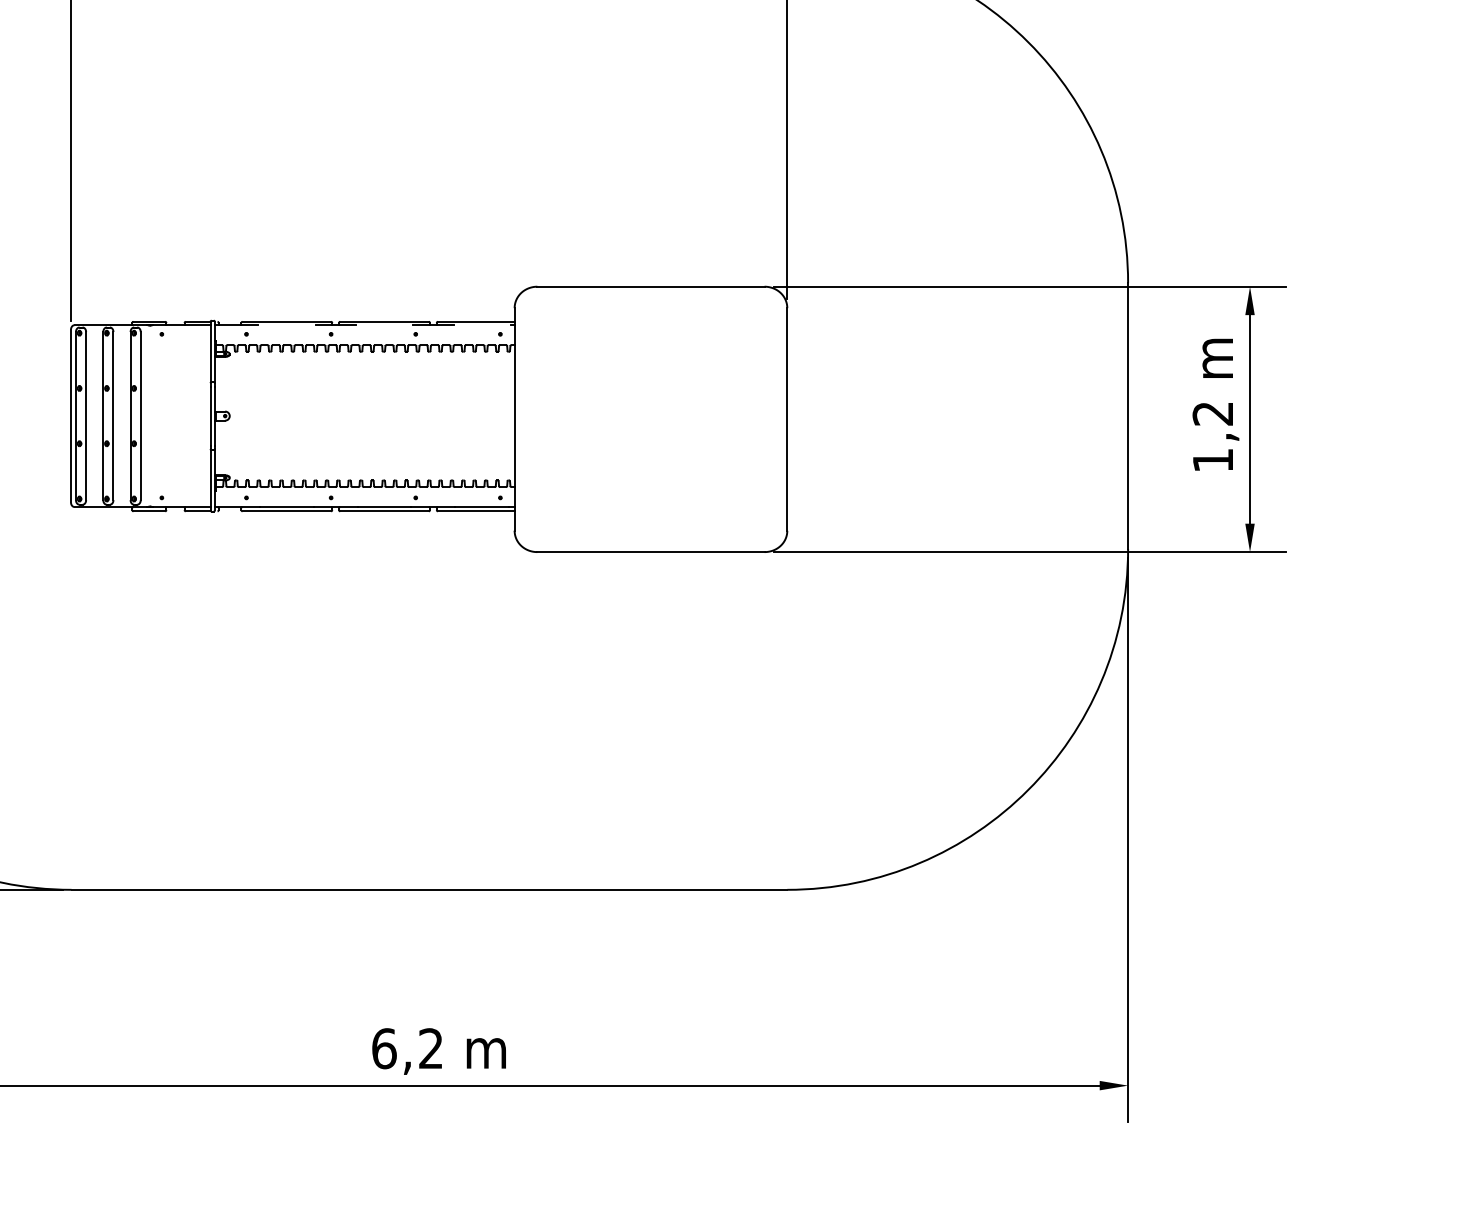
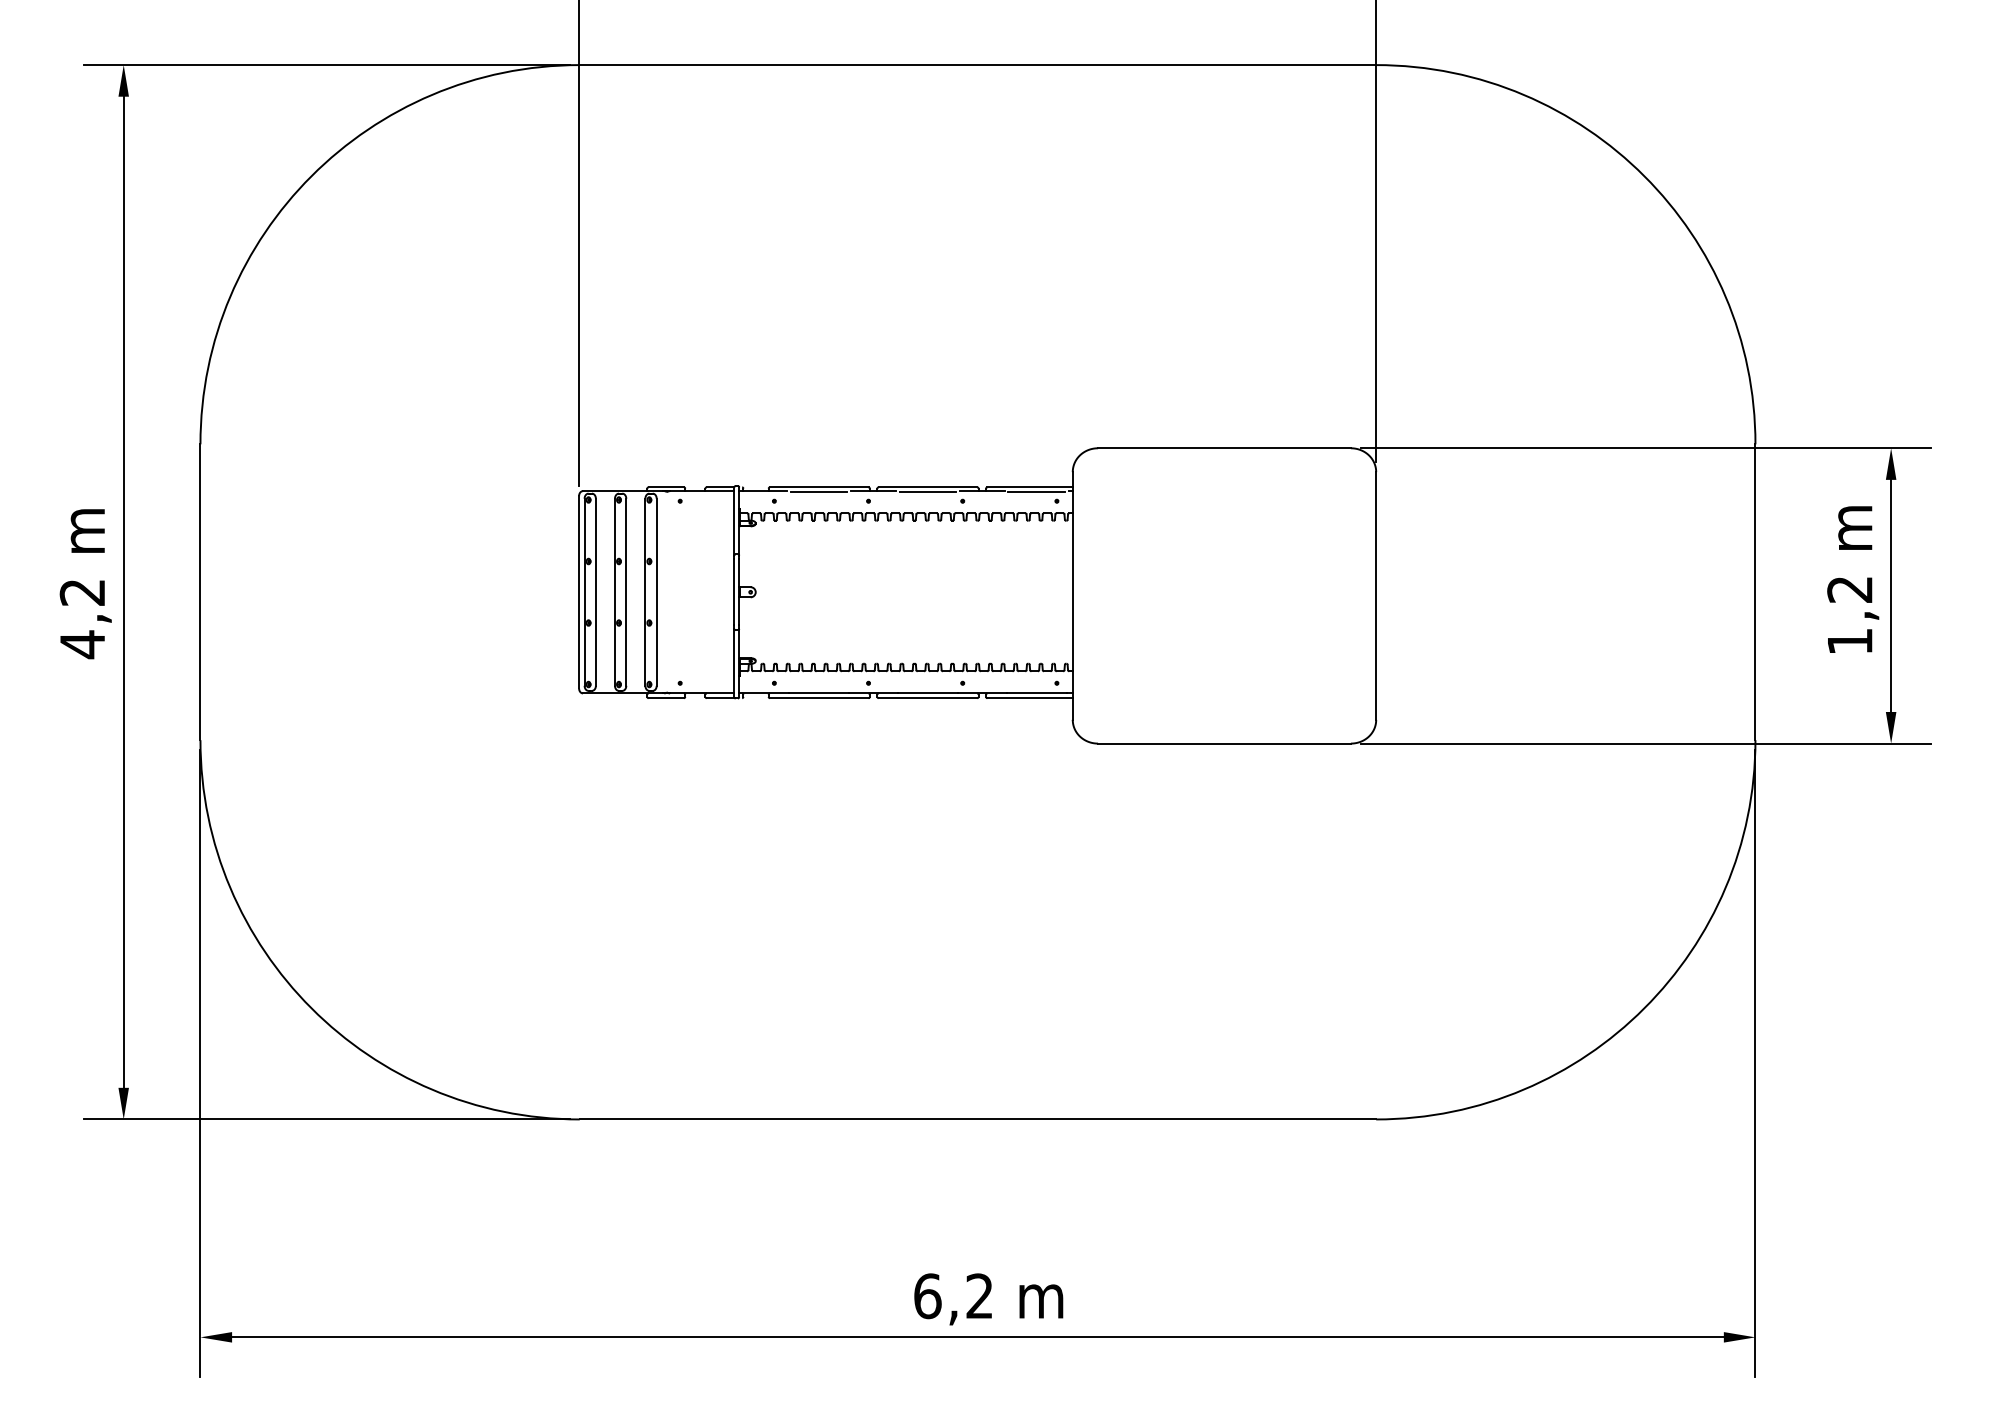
line: (287, 326) -> (819, 492), added
line: (384, 326) -> (927, 492), added
line: (482, 326) -> (1036, 492), added

